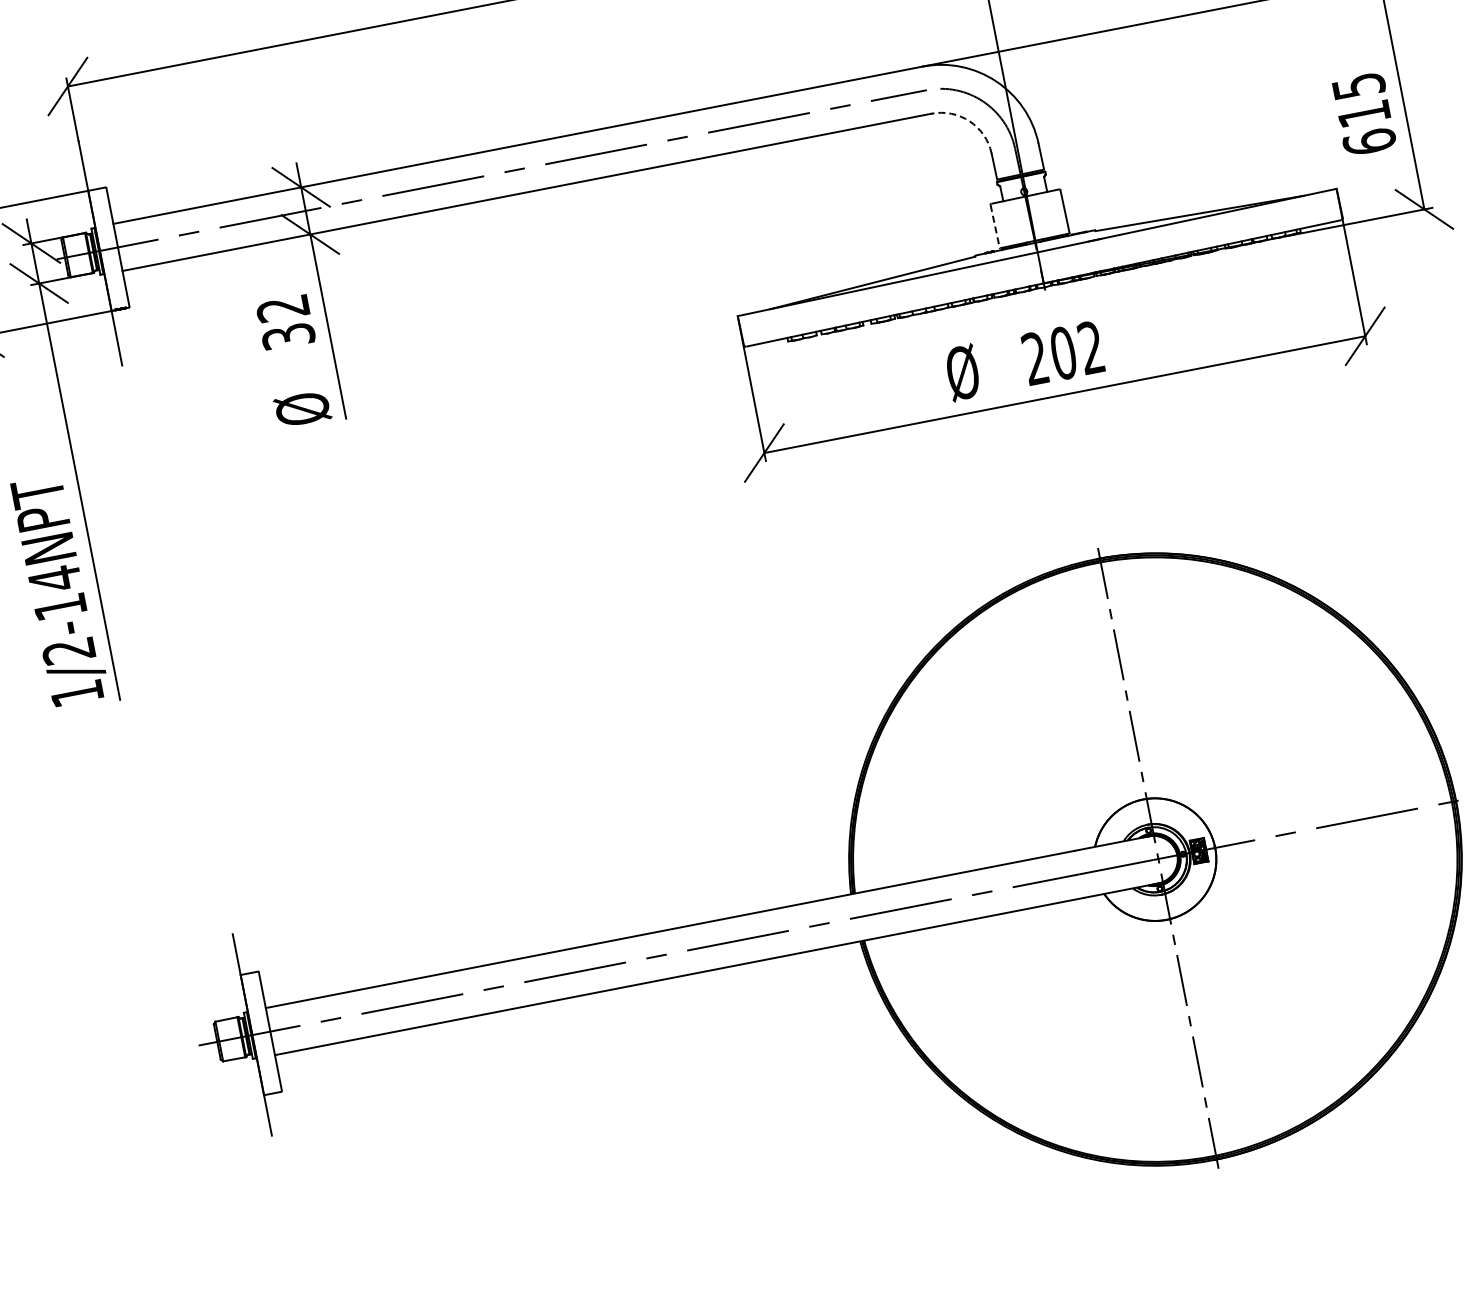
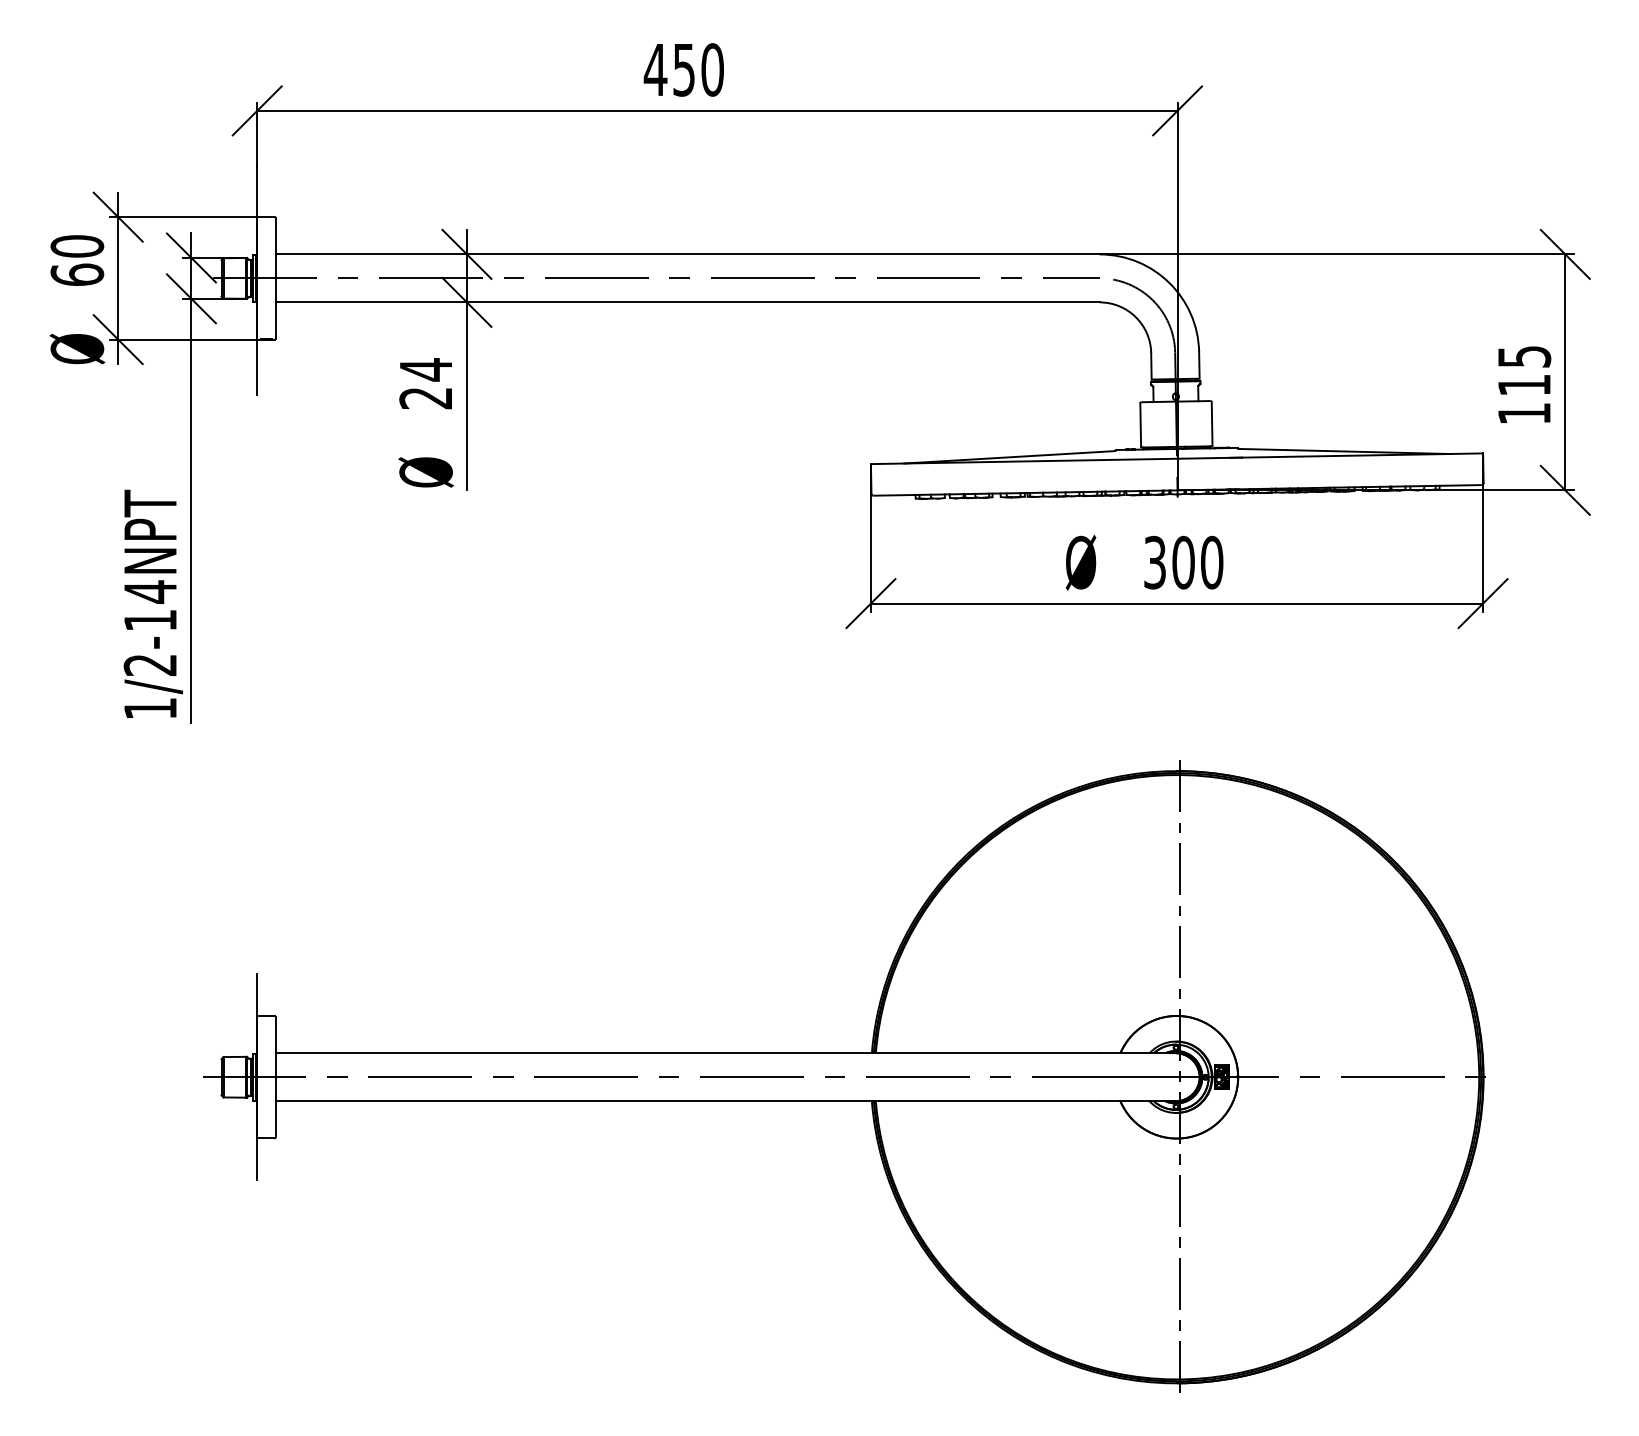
arc: (969, 121) -> (1135, 317), dashed -> solid
text: (1369, 141) -> (1524, 413), 615 -> 115
line: (995, 226) -> (1140, 425), dashed -> solid
text: (285, 322) -> (425, 383), 32 -> 24
text: (1063, 353) -> (1183, 562), 202 -> 300

